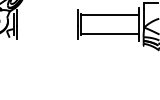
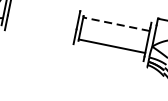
line: (109, 14) -> (115, 23), solid -> dashed

